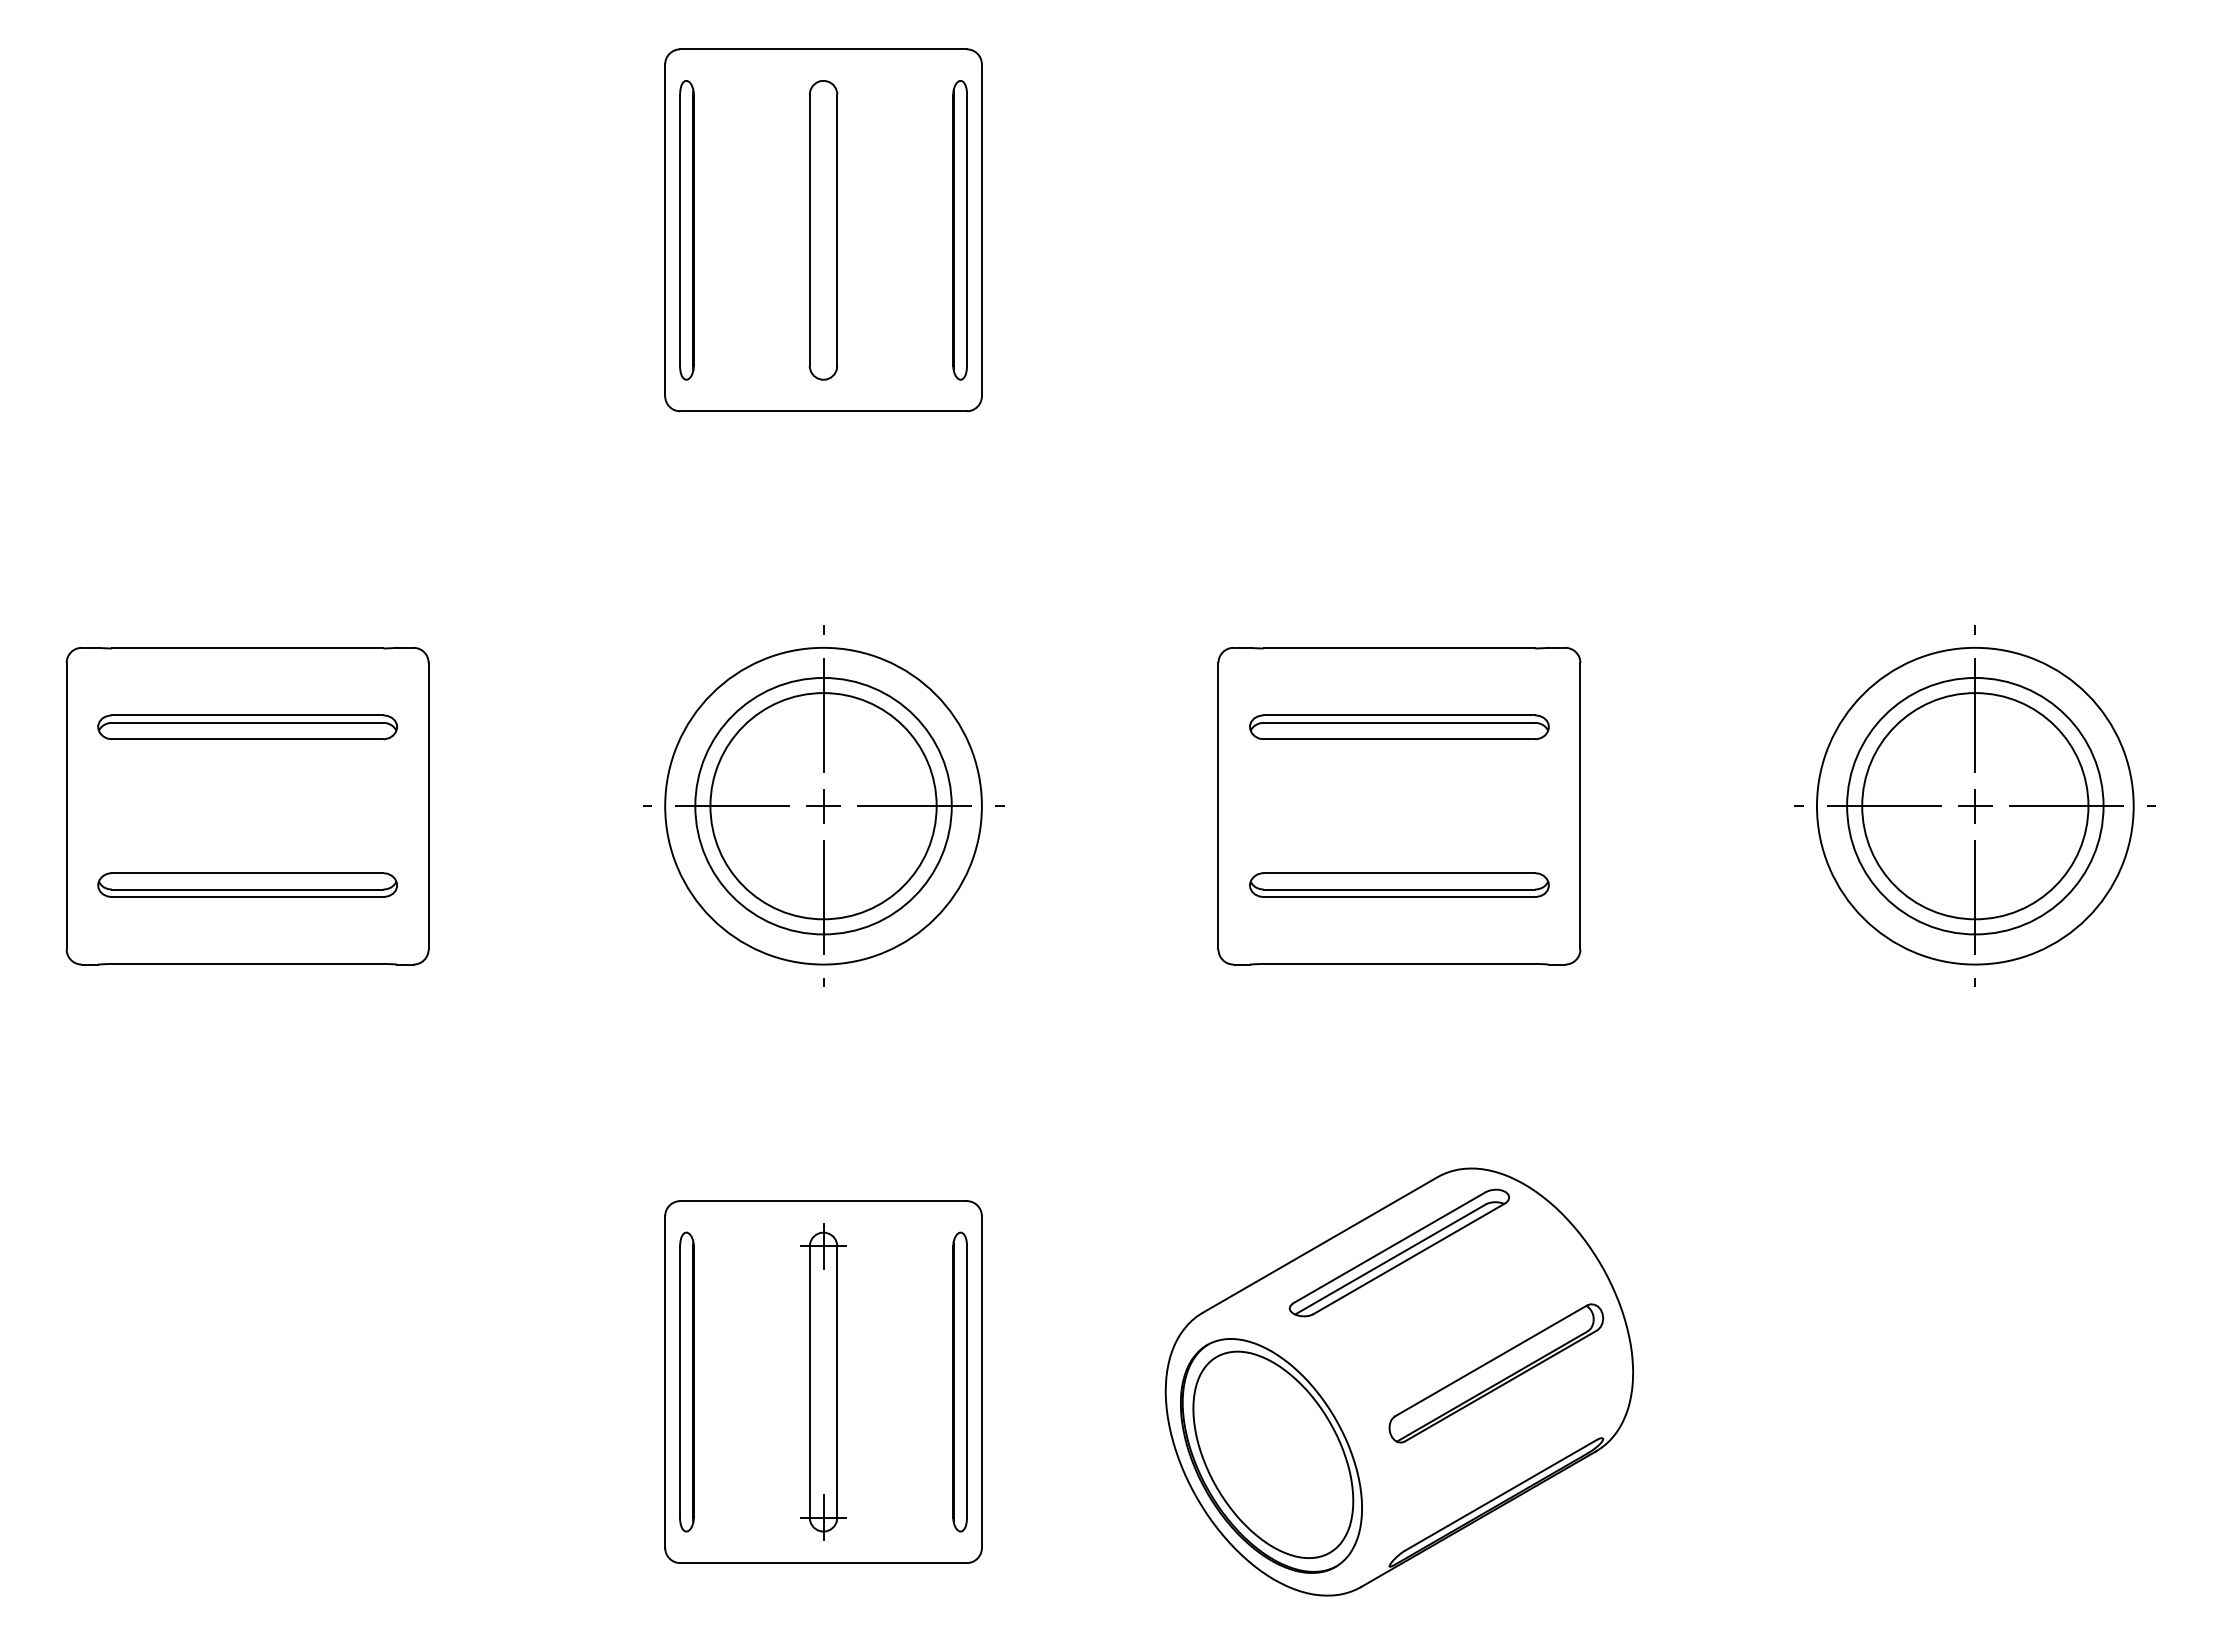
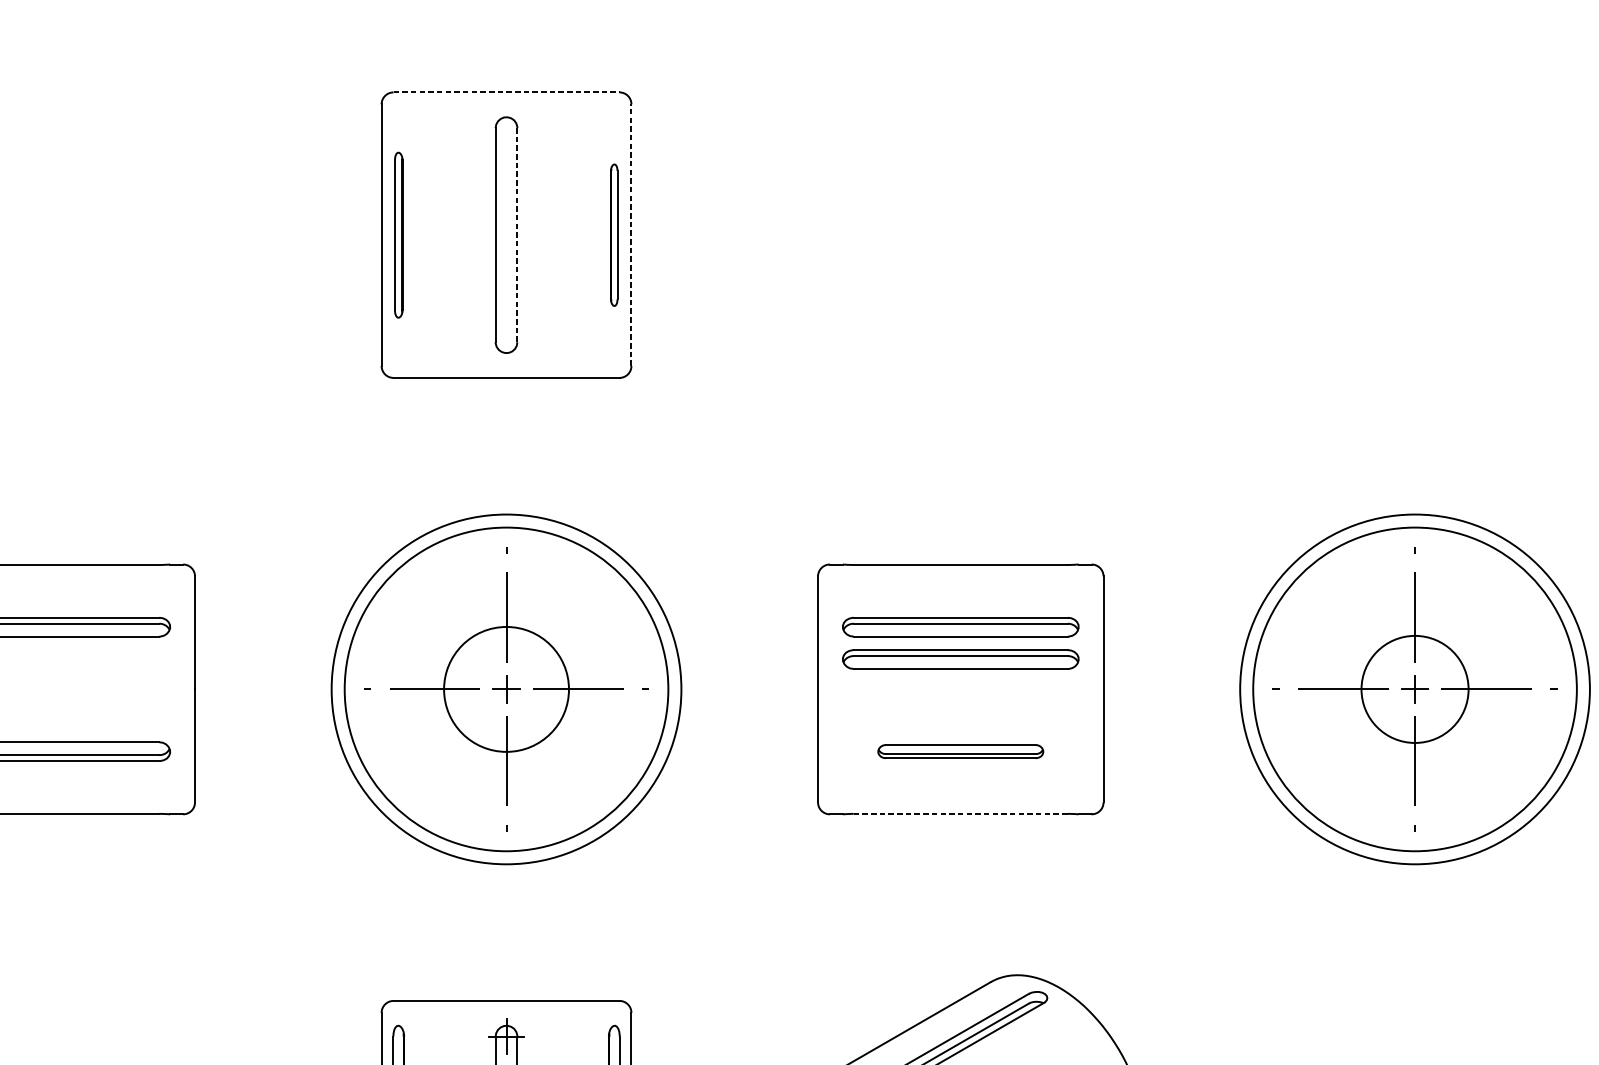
line: (824, 49) -> (507, 92), solid -> dashed
part: (686, 230) -> (398, 235), size x0.7
line: (837, 230) -> (517, 235), solid -> dashed
part: (959, 230) -> (613, 235), size x0.6
line: (981, 230) -> (631, 235), solid -> dashed
part: (1399, 768) -> (960, 659), added
circle: (823, 805) -> (506, 688), size x1.4
circle: (823, 805) -> (506, 688), size x1.6
circle: (1974, 805) -> (1414, 688), size x1.4
circle: (1975, 805) -> (1415, 688), size x1.6
circle: (823, 806) -> (506, 689), size x0.7
circle: (1975, 806) -> (1415, 689), size x0.6
part: (1399, 884) -> (960, 751), size x0.7
line: (1399, 963) -> (960, 813), solid -> dashed

